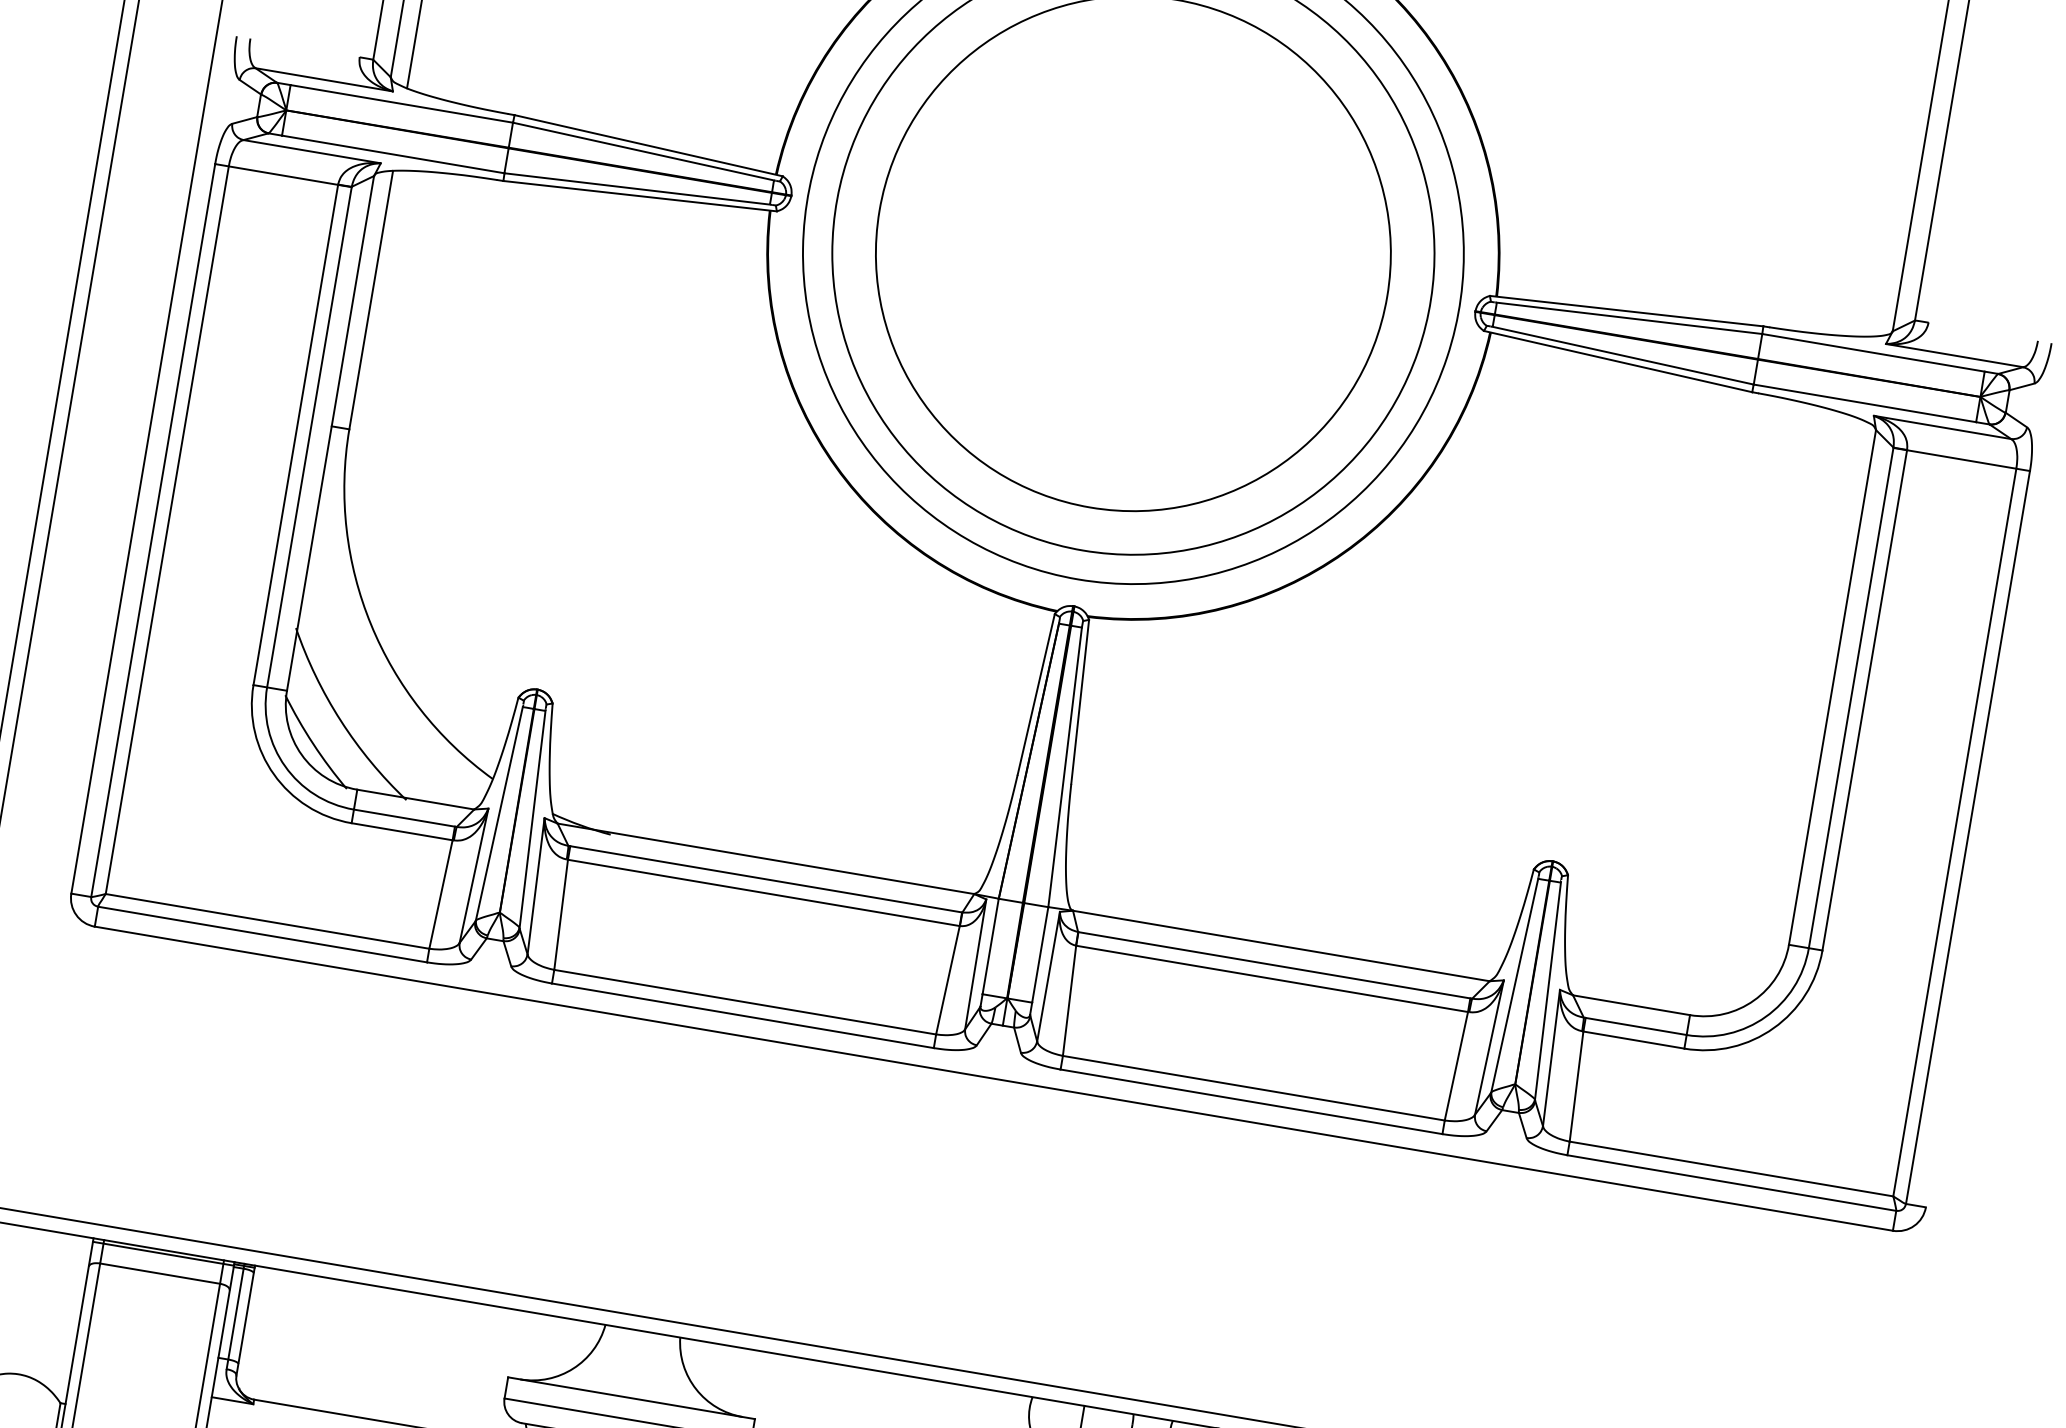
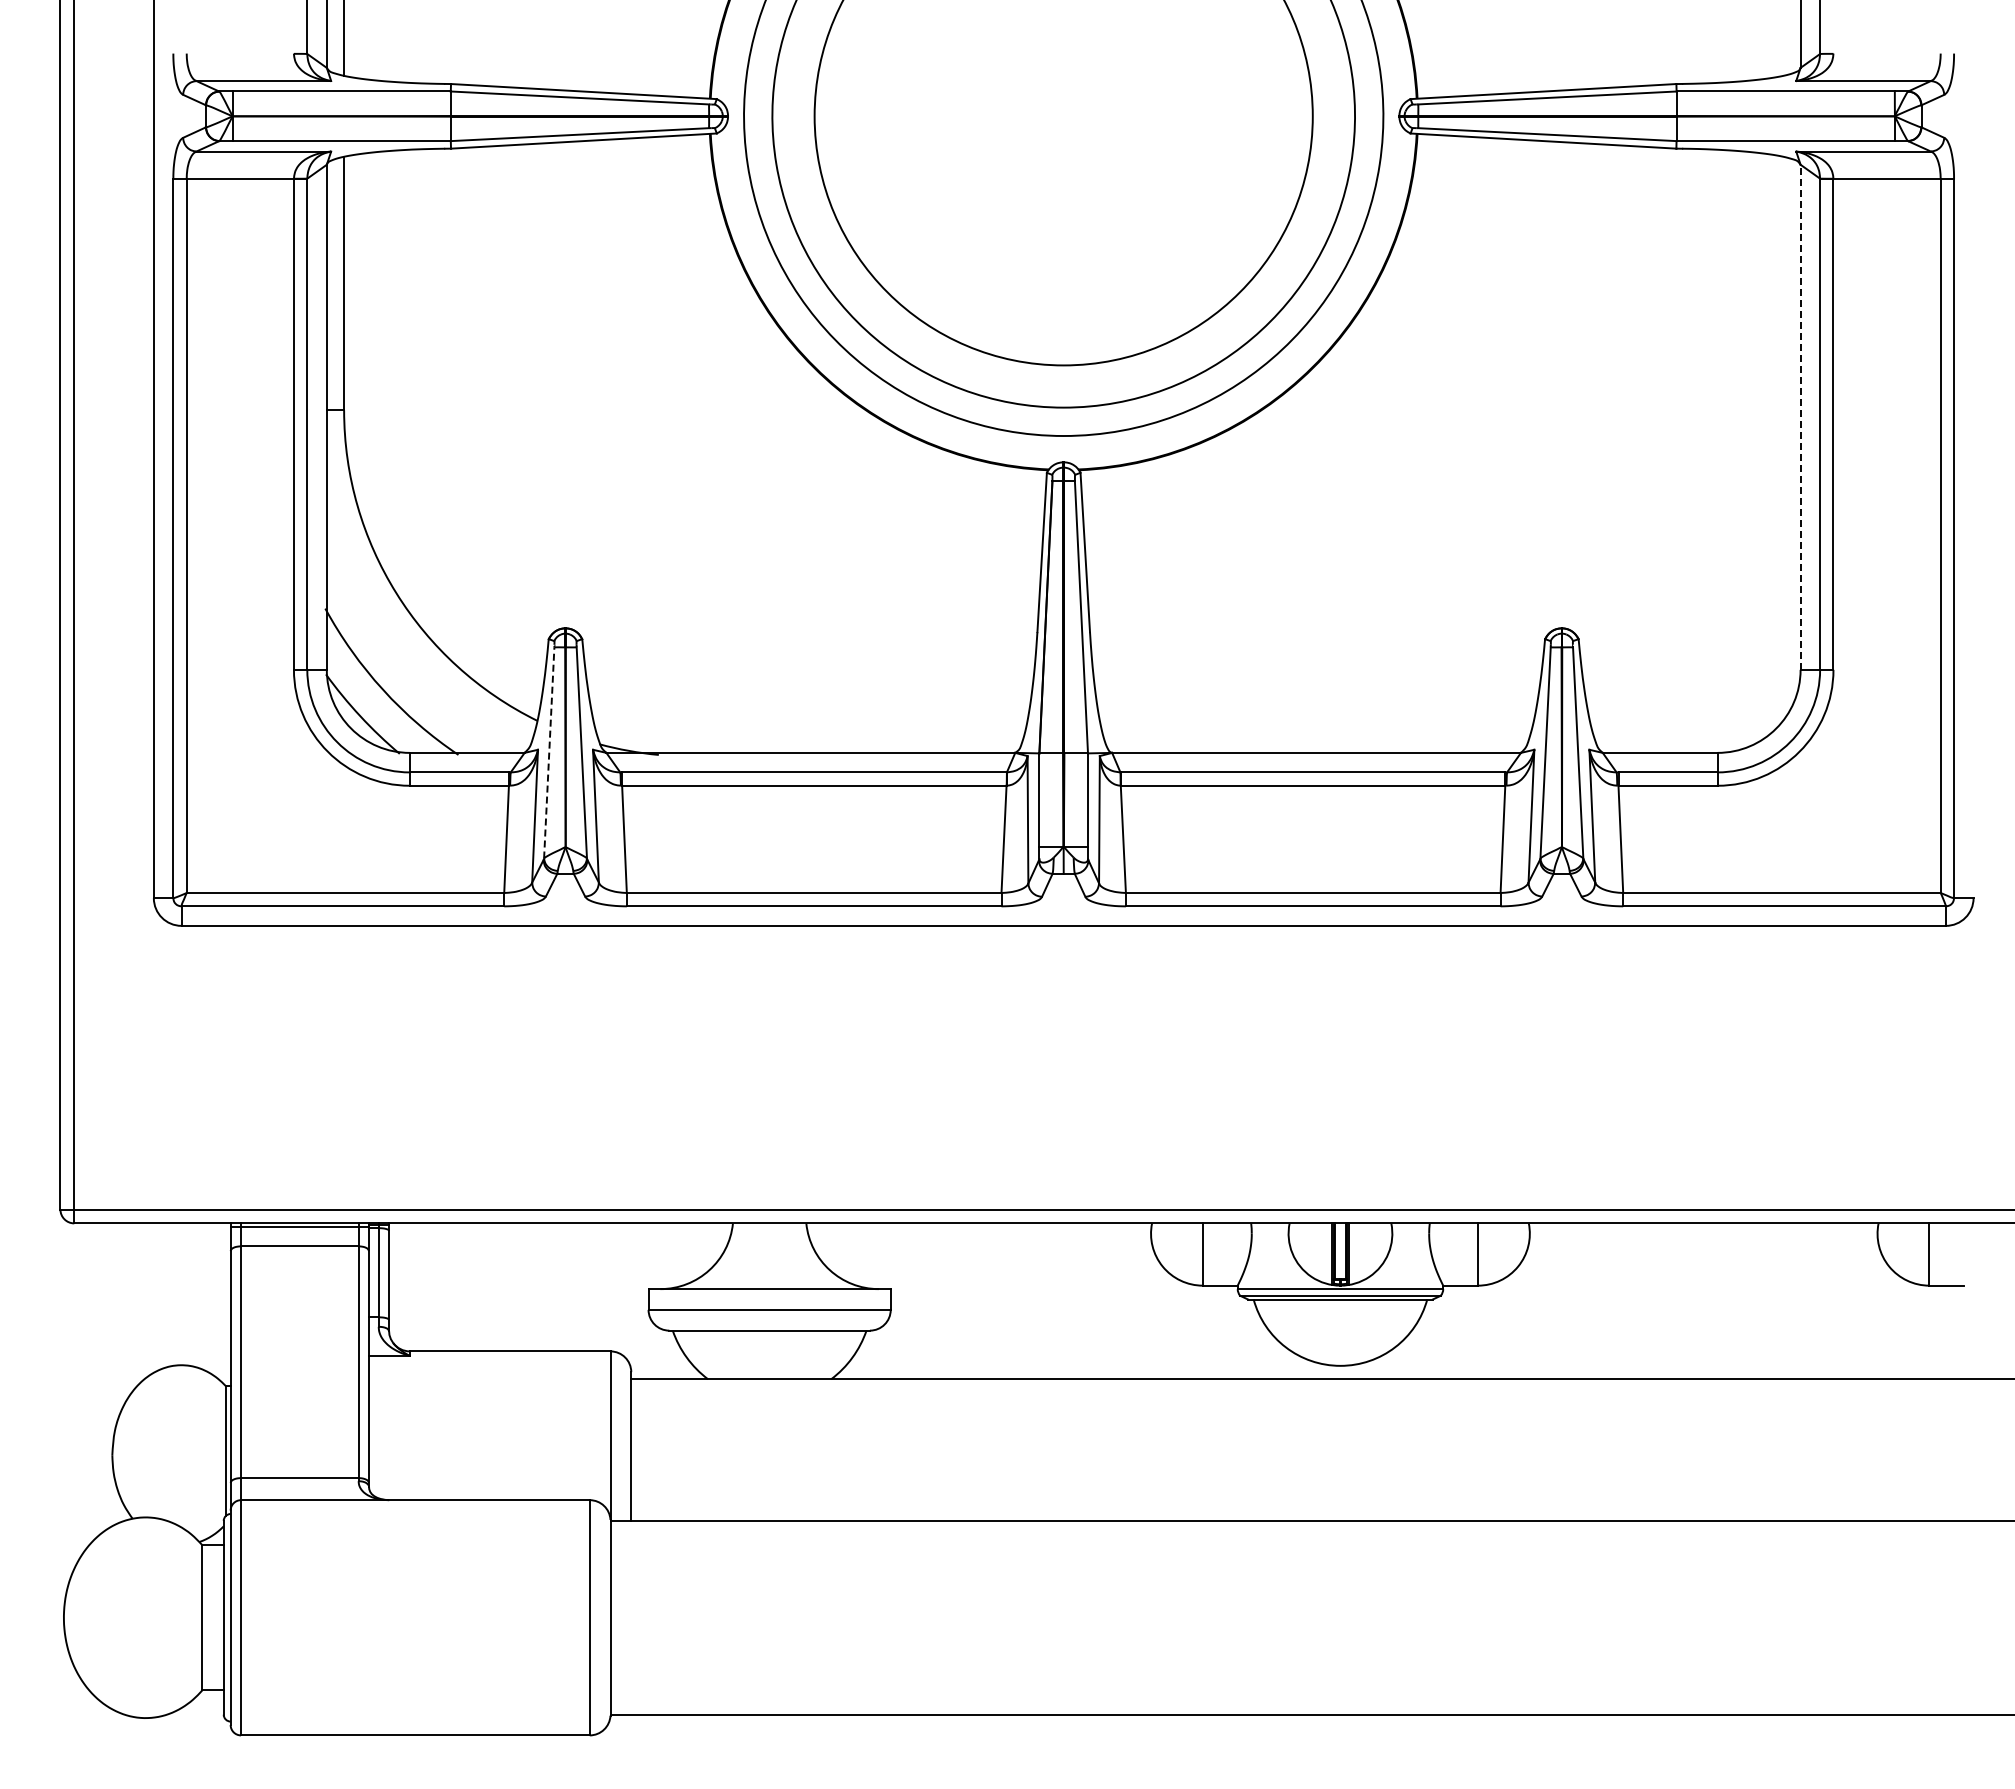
line: (1832, 687) -> (1800, 417), solid -> dashed
line: (499, 813) -> (549, 752), solid -> dashed

